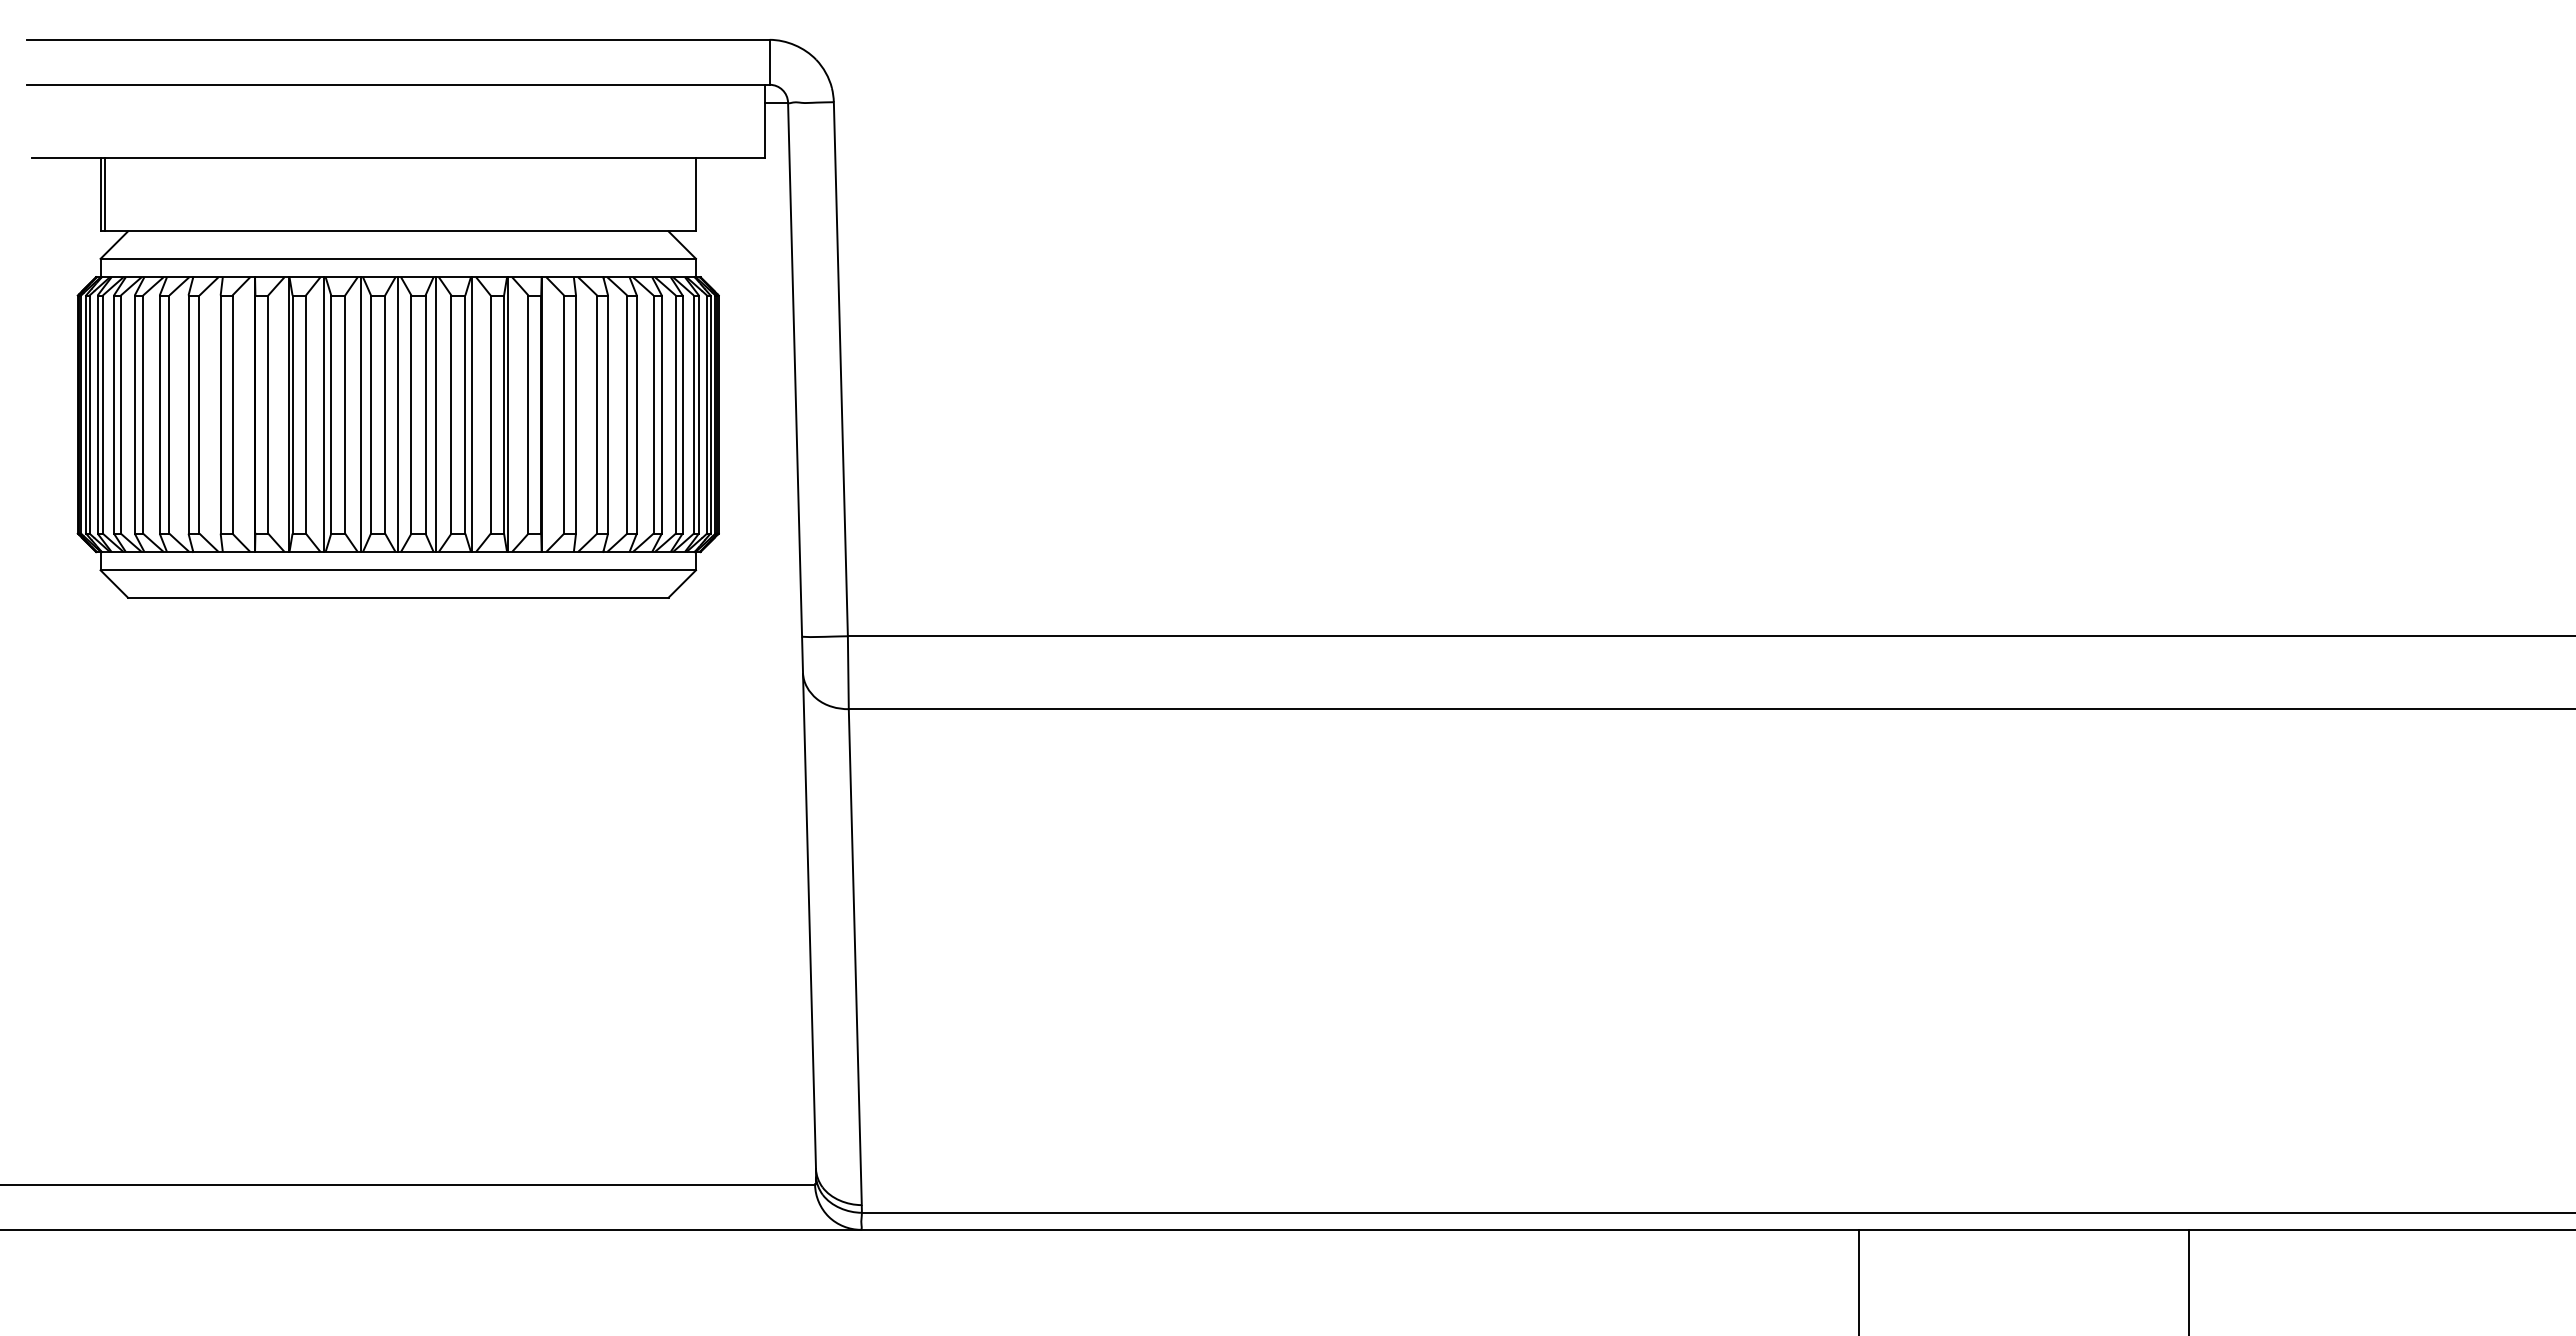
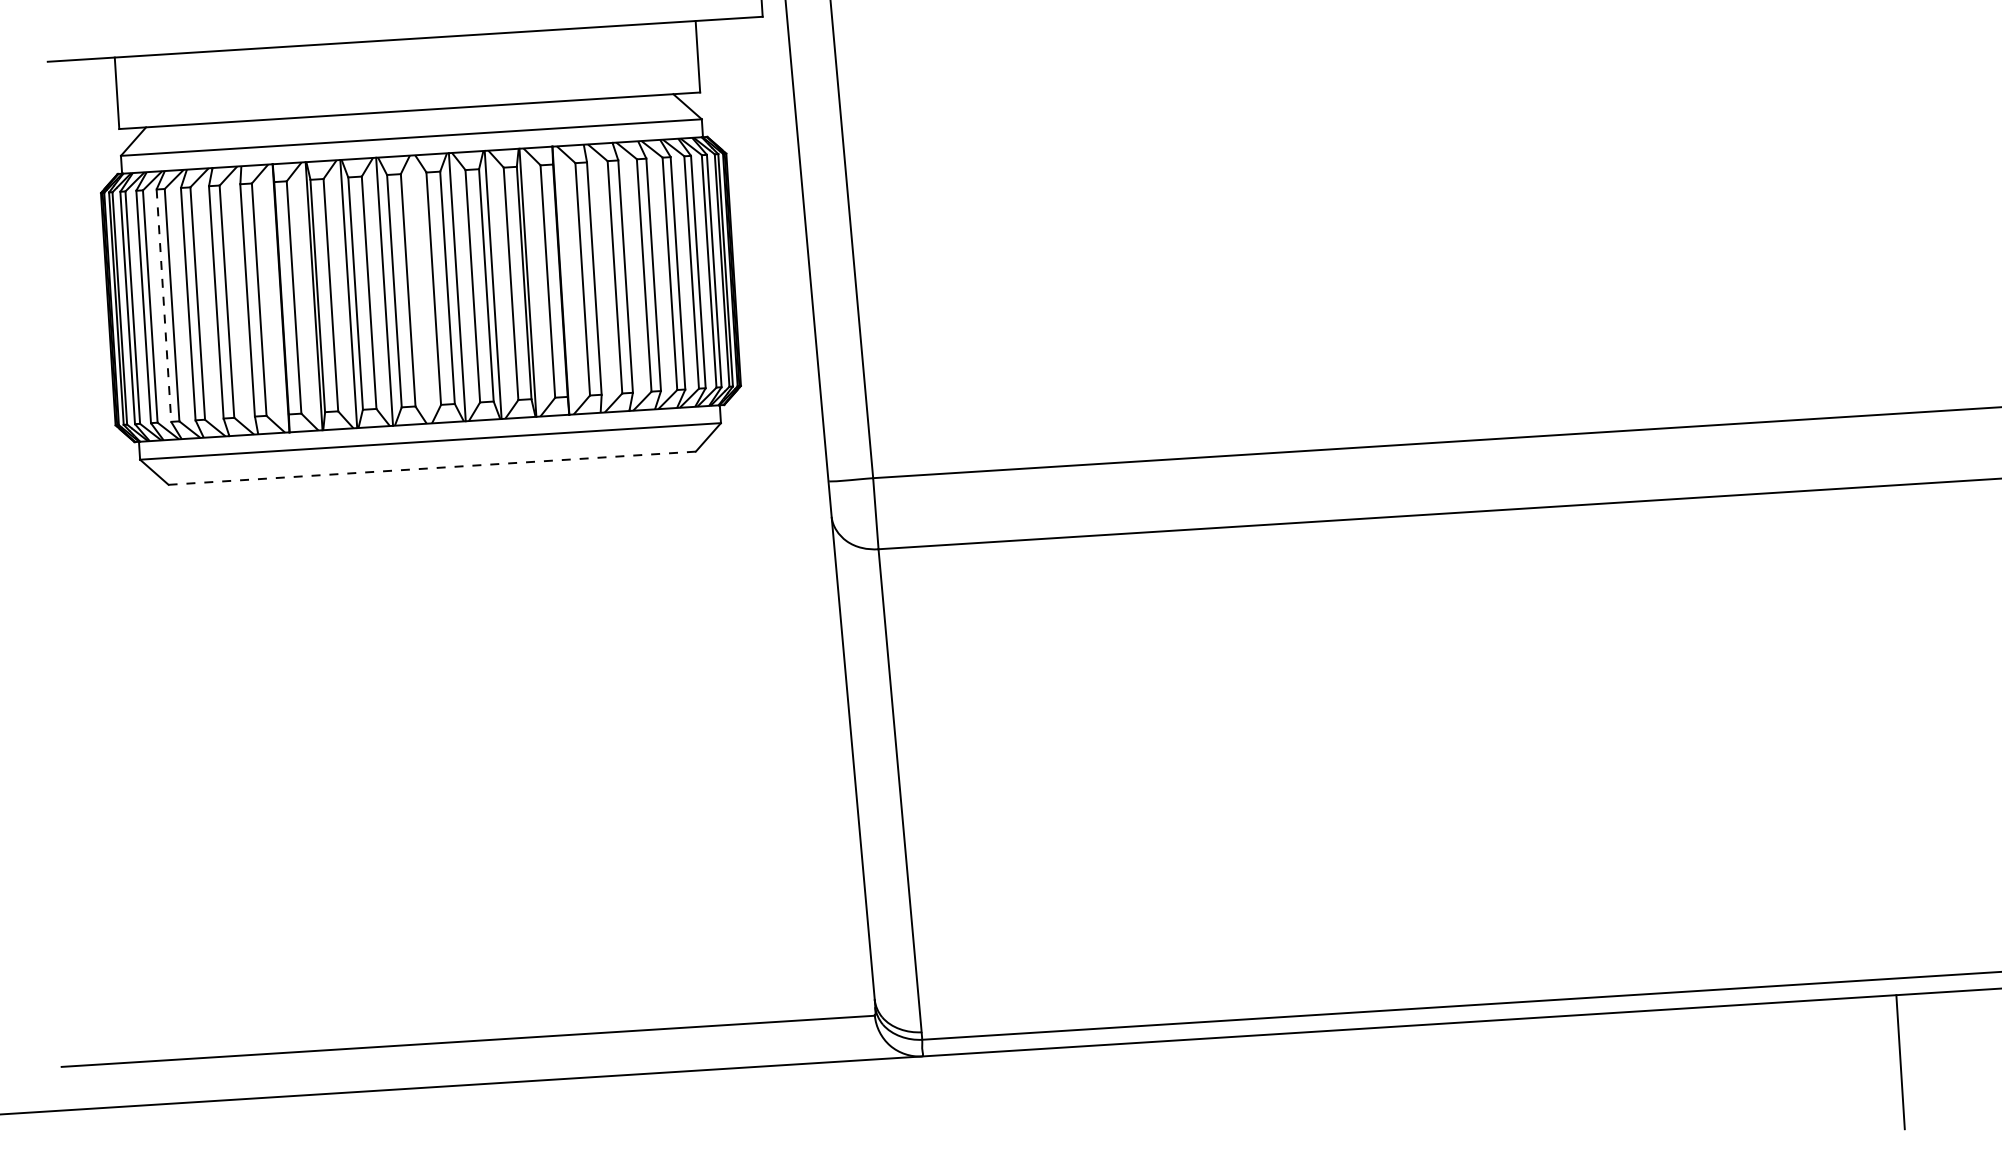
line: (105, 194) -> (121, 92), removed
line: (398, 414) -> (421, 289), removed
line: (134, 415) -> (163, 306), solid -> dashed
line: (397, 597) -> (431, 468), solid -> dashed

